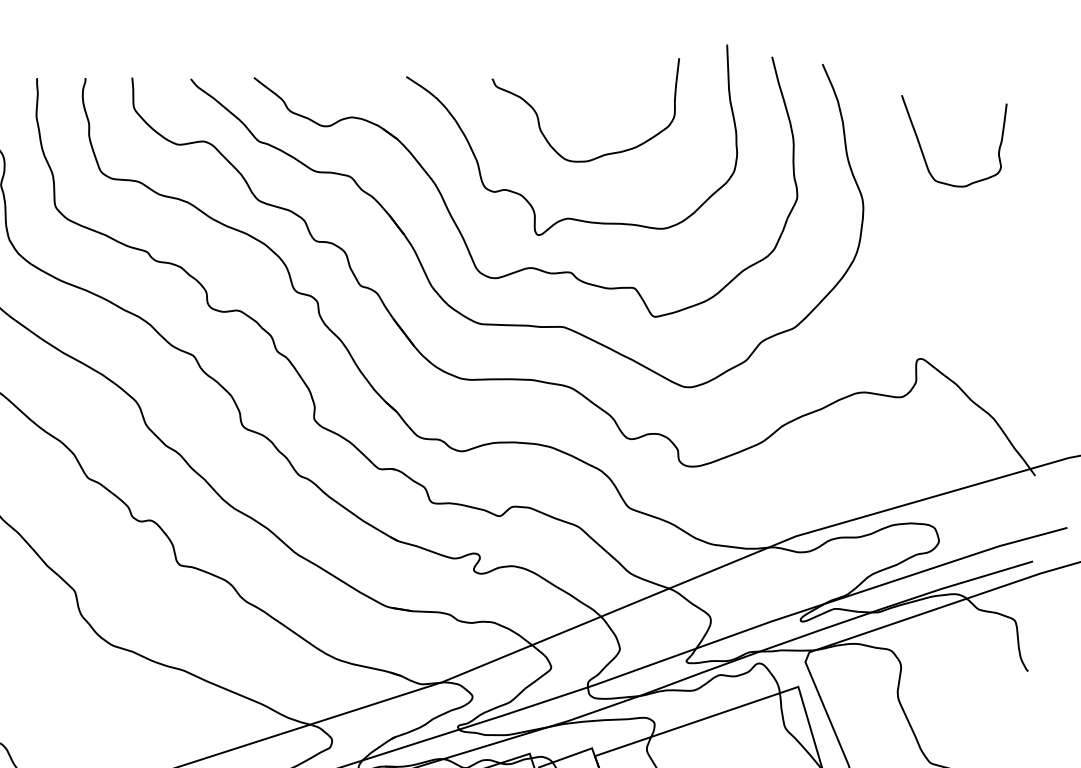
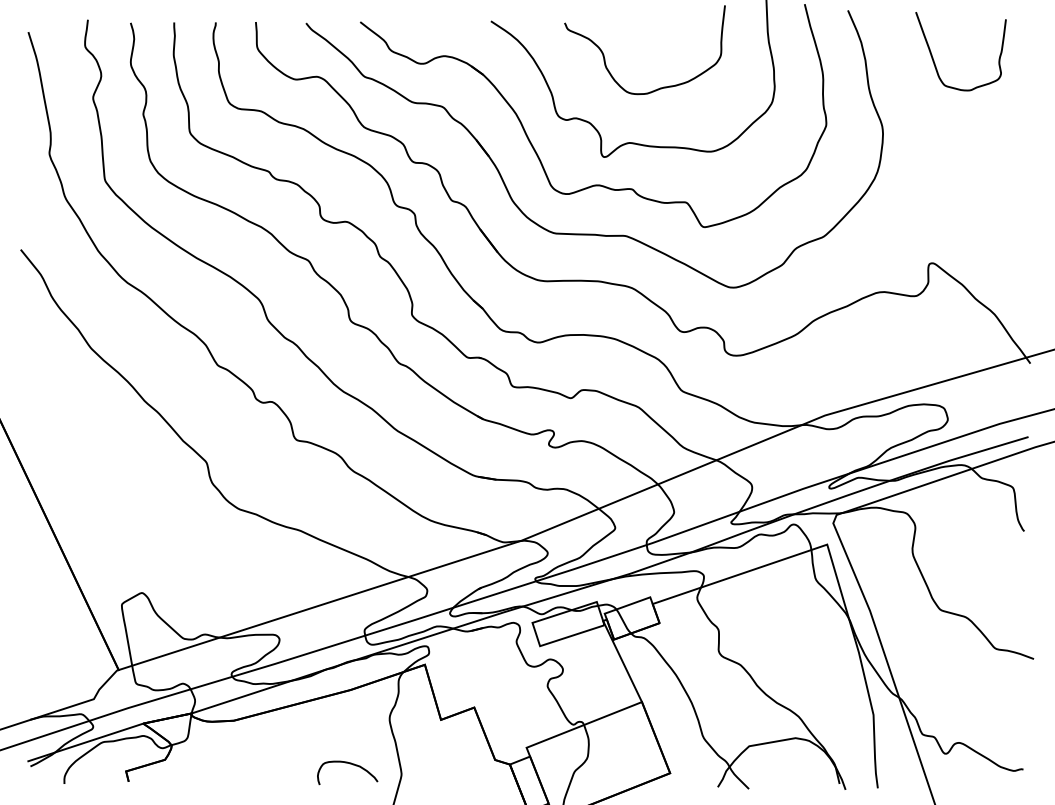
curve: (923, 151) -> (934, 60), moved

